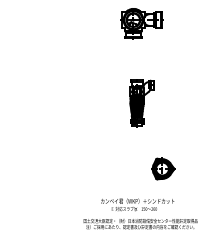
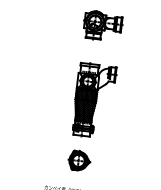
part: (142, 102) -> (94, 99), size x1.67
part: (163, 168) -> (79, 160), moved

